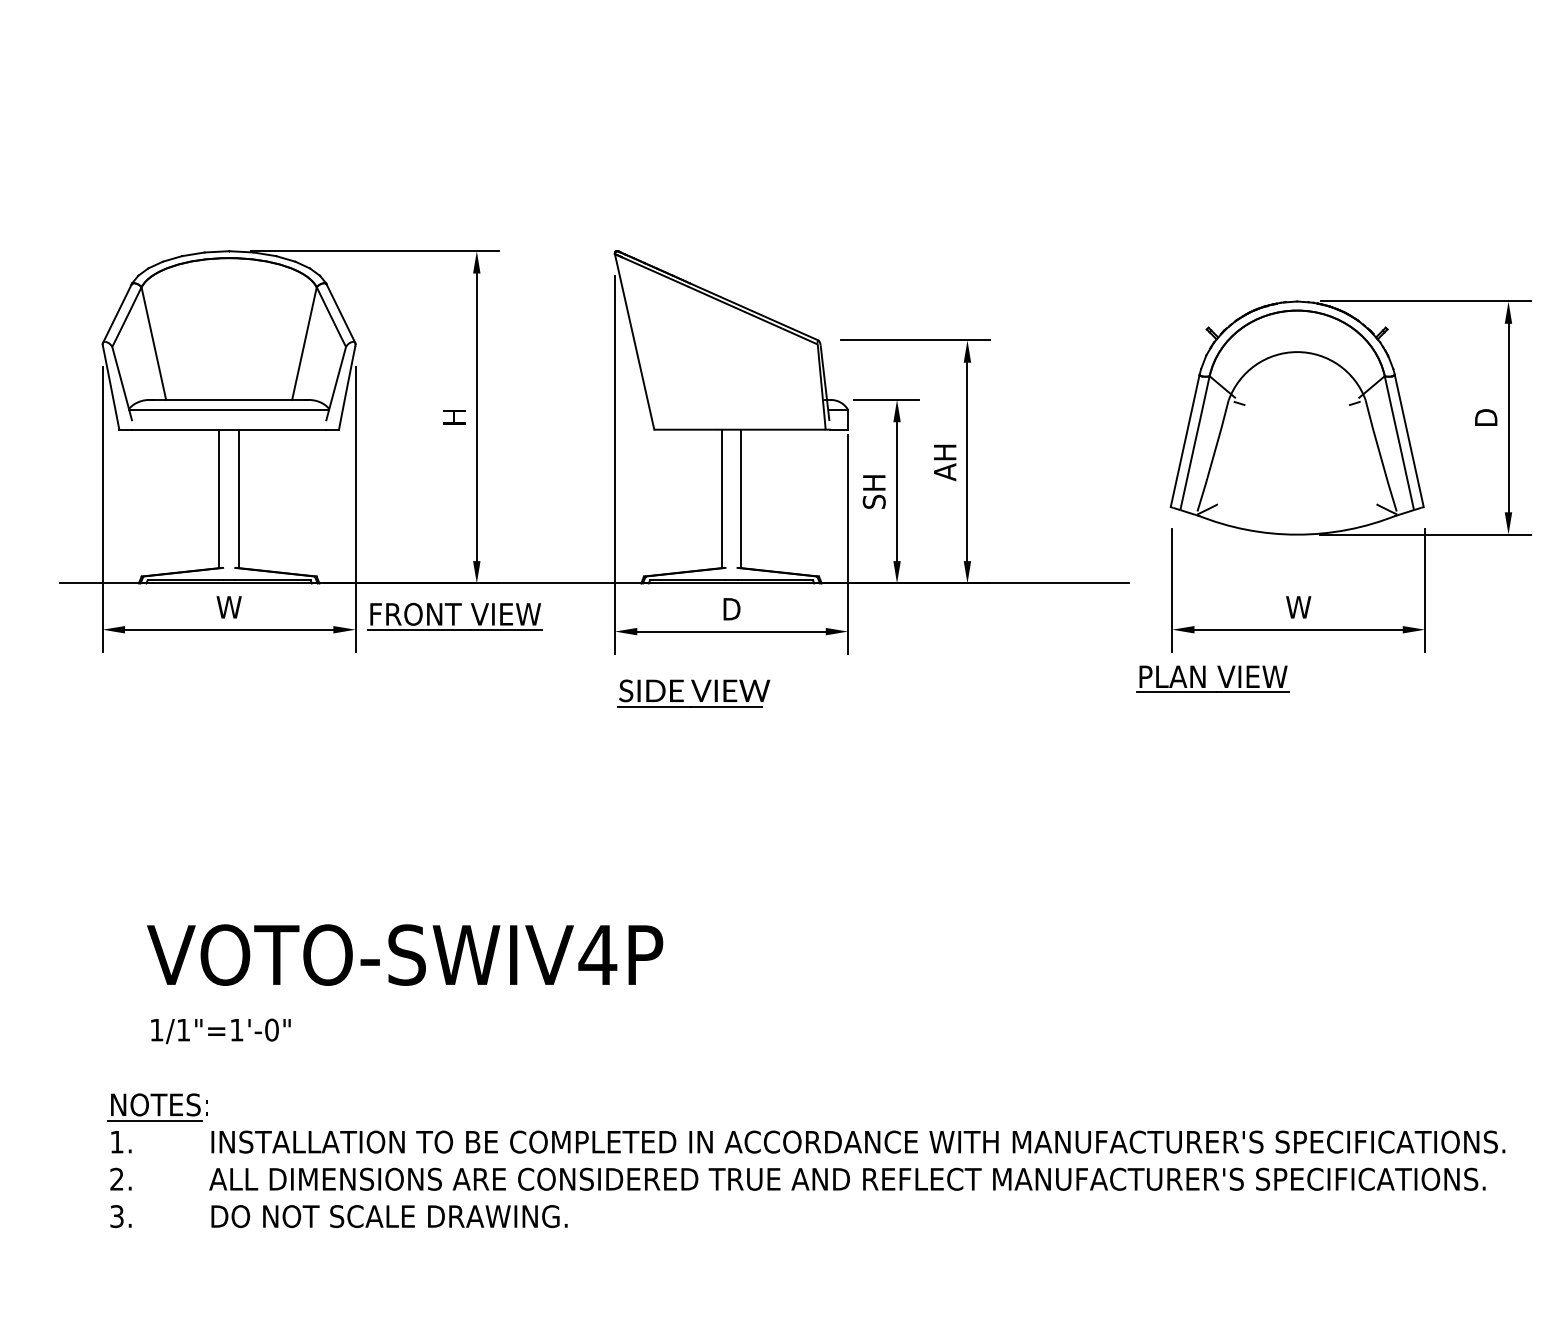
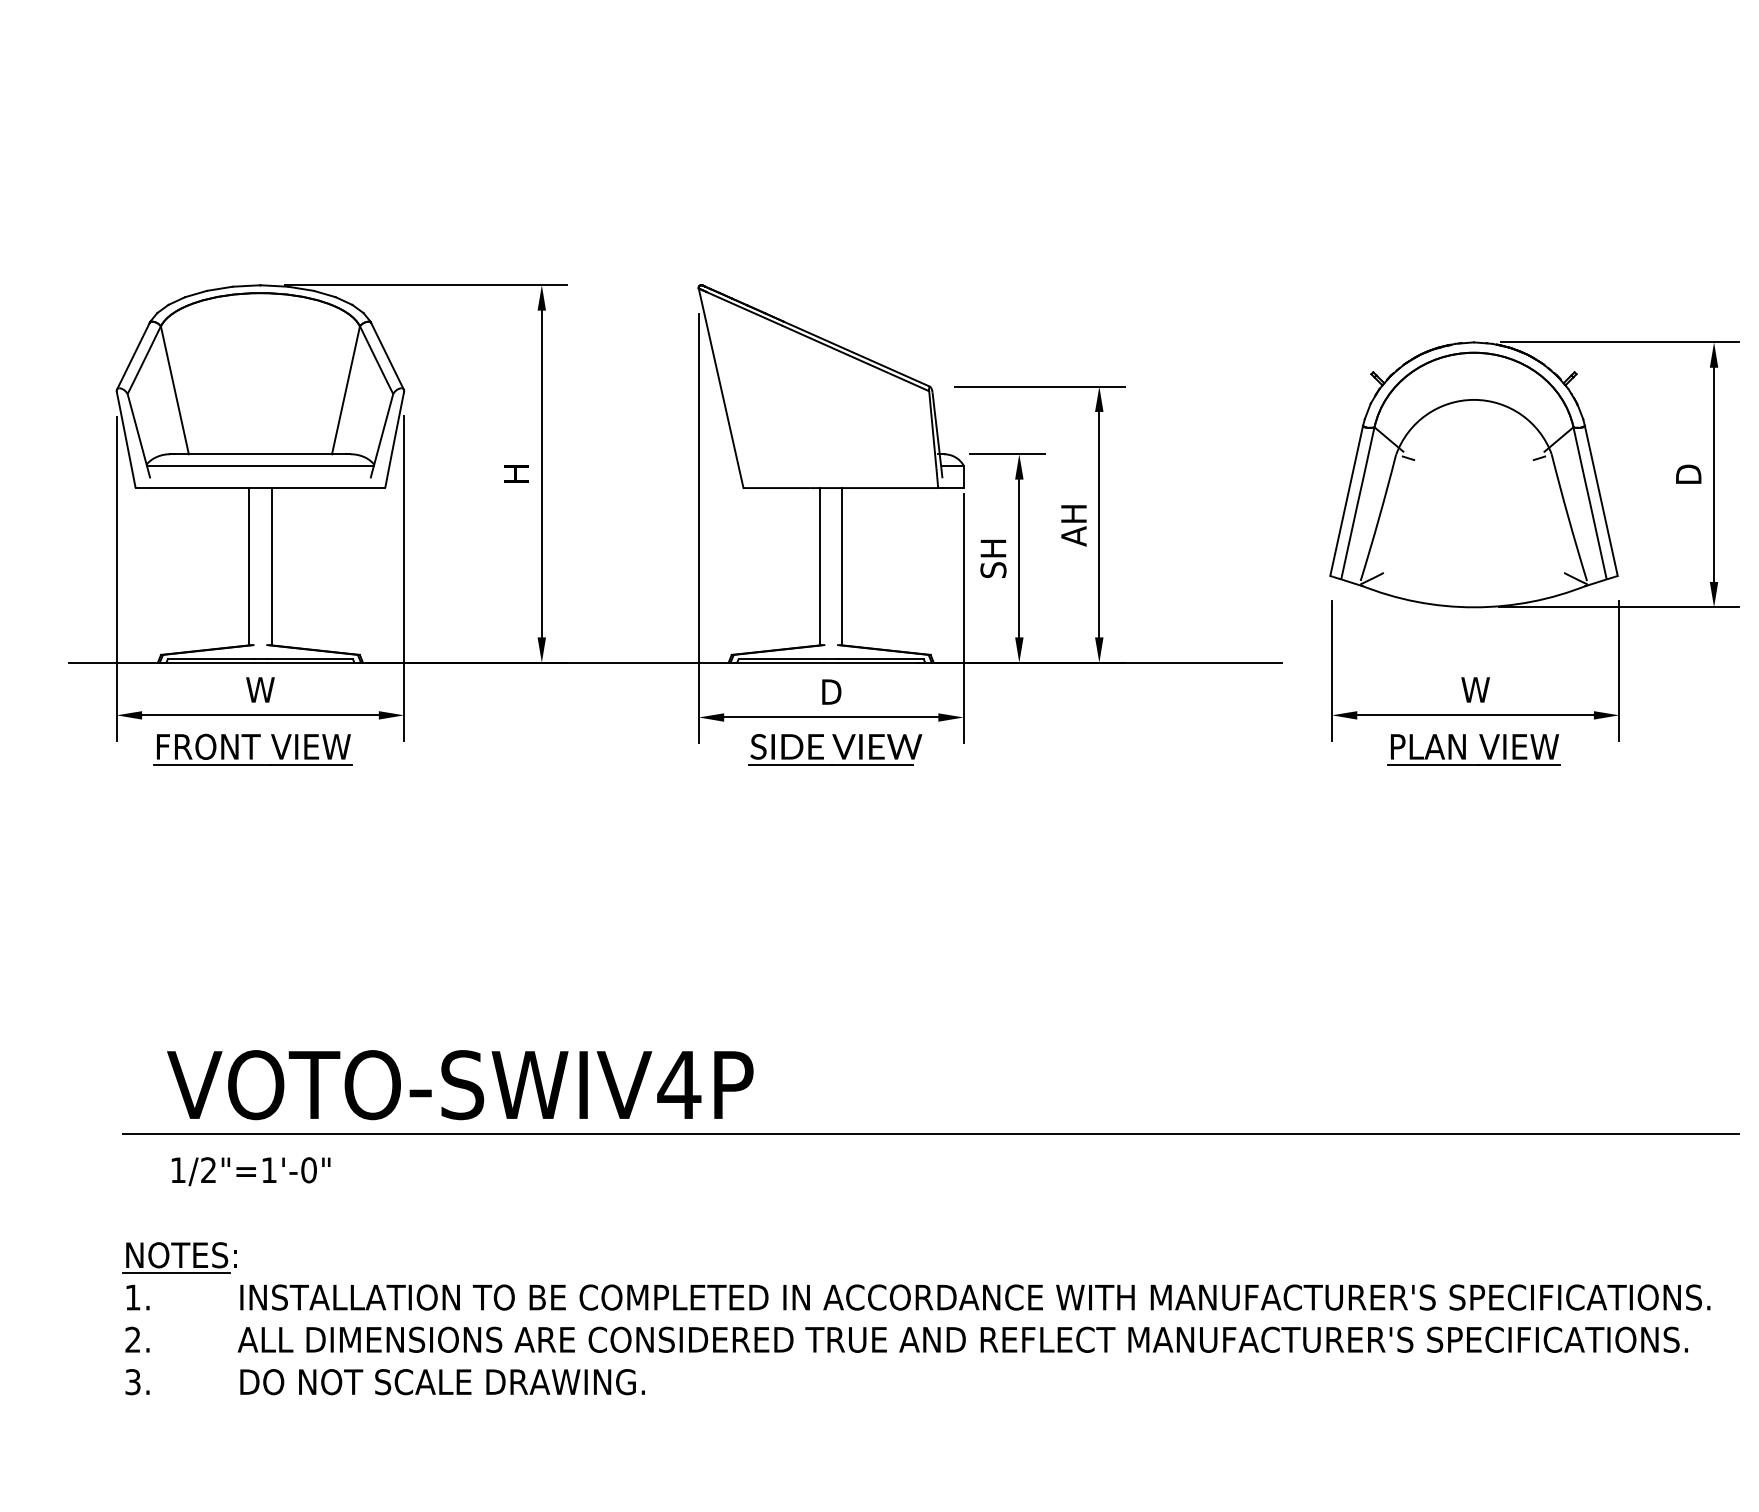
part: (454, 616) -> (252, 749), moved
part: (1205, 679) -> (1465, 749), moved
part: (693, 693) -> (835, 749), moved
line: (819, 998) -> (931, 1134), added
text: (183, 1029) -> (208, 1169), 1/1"=1'-0" -> 1/2"=1'-0"

